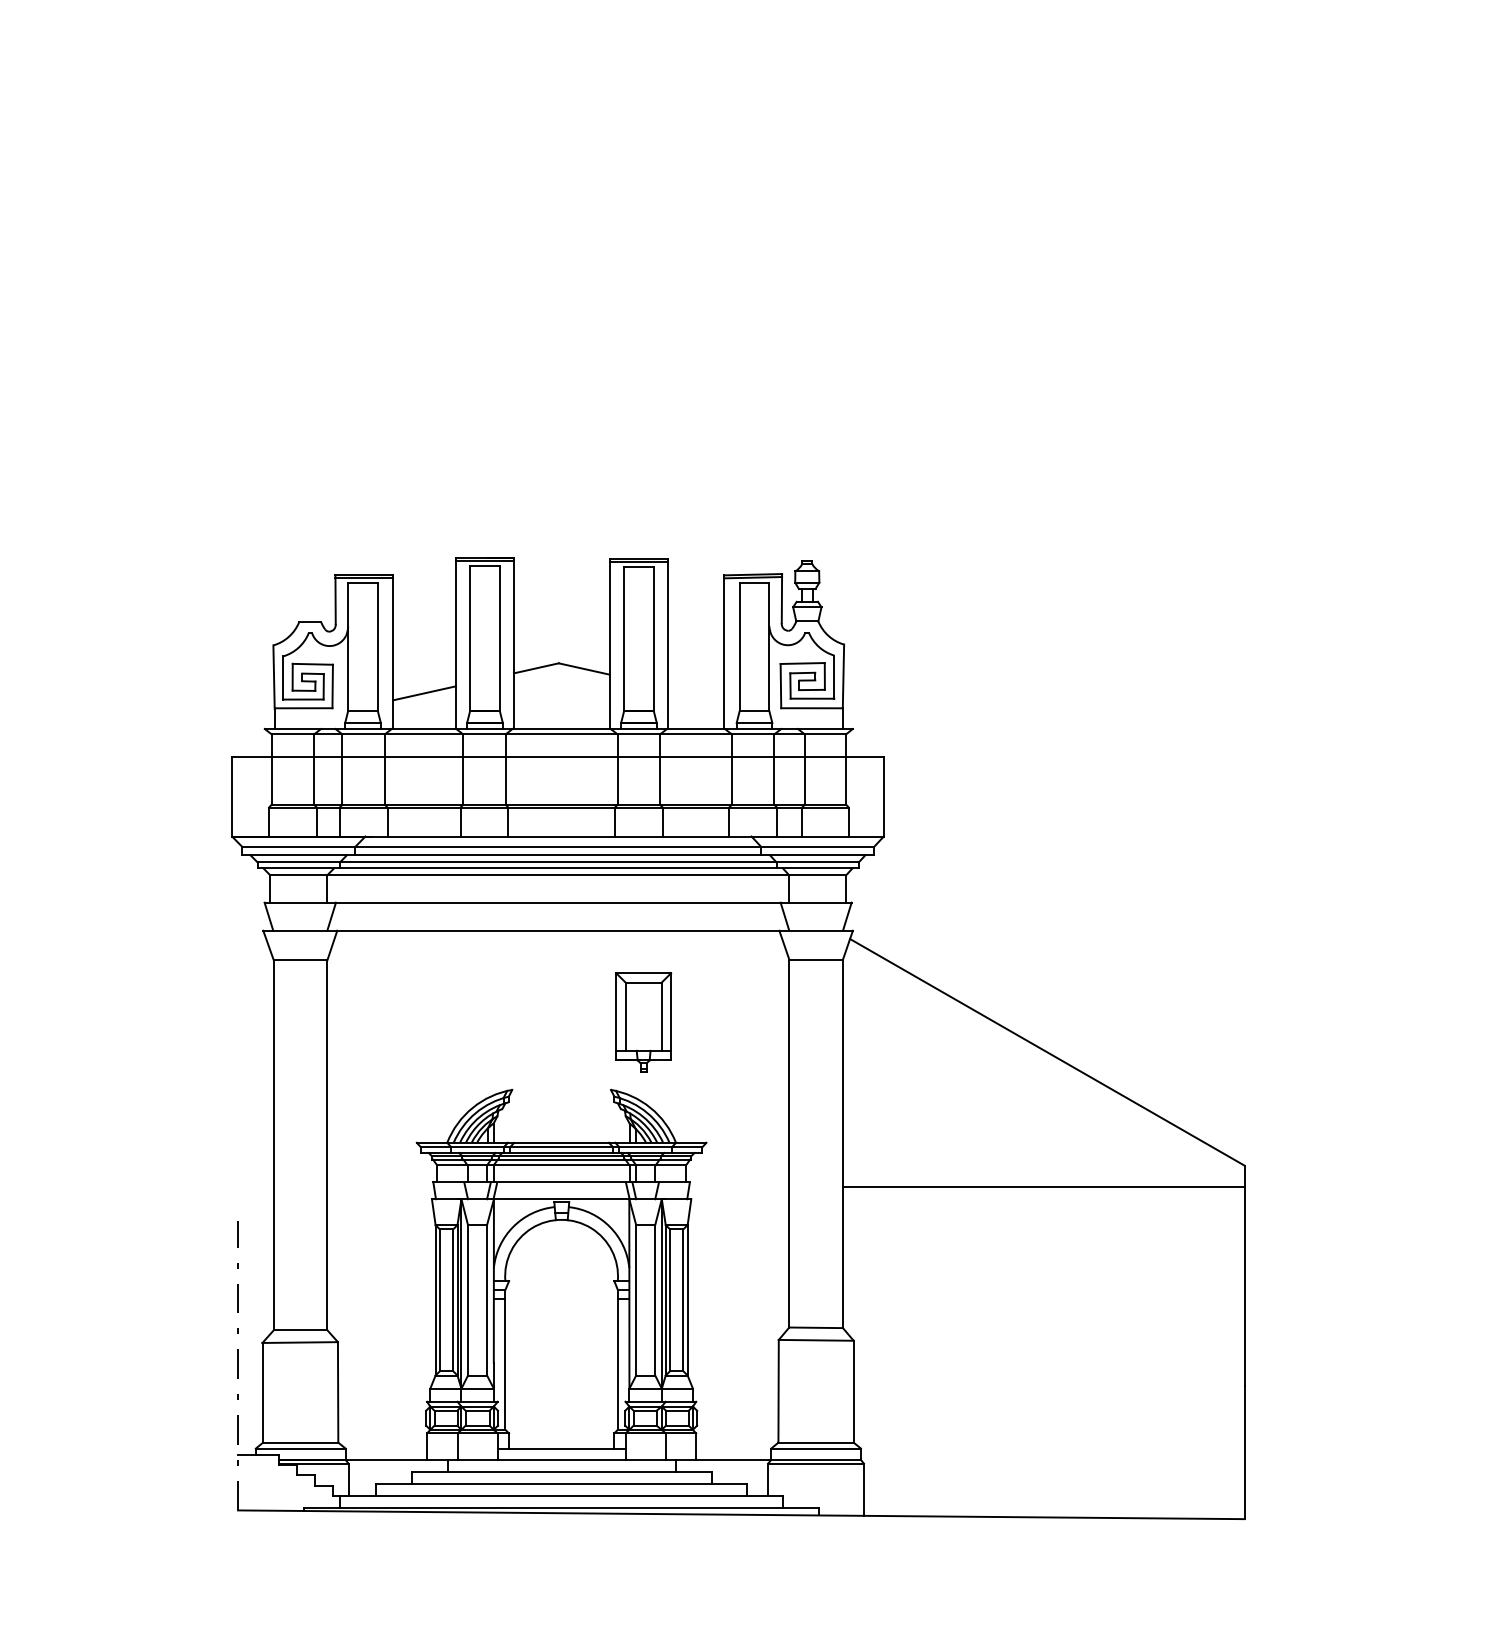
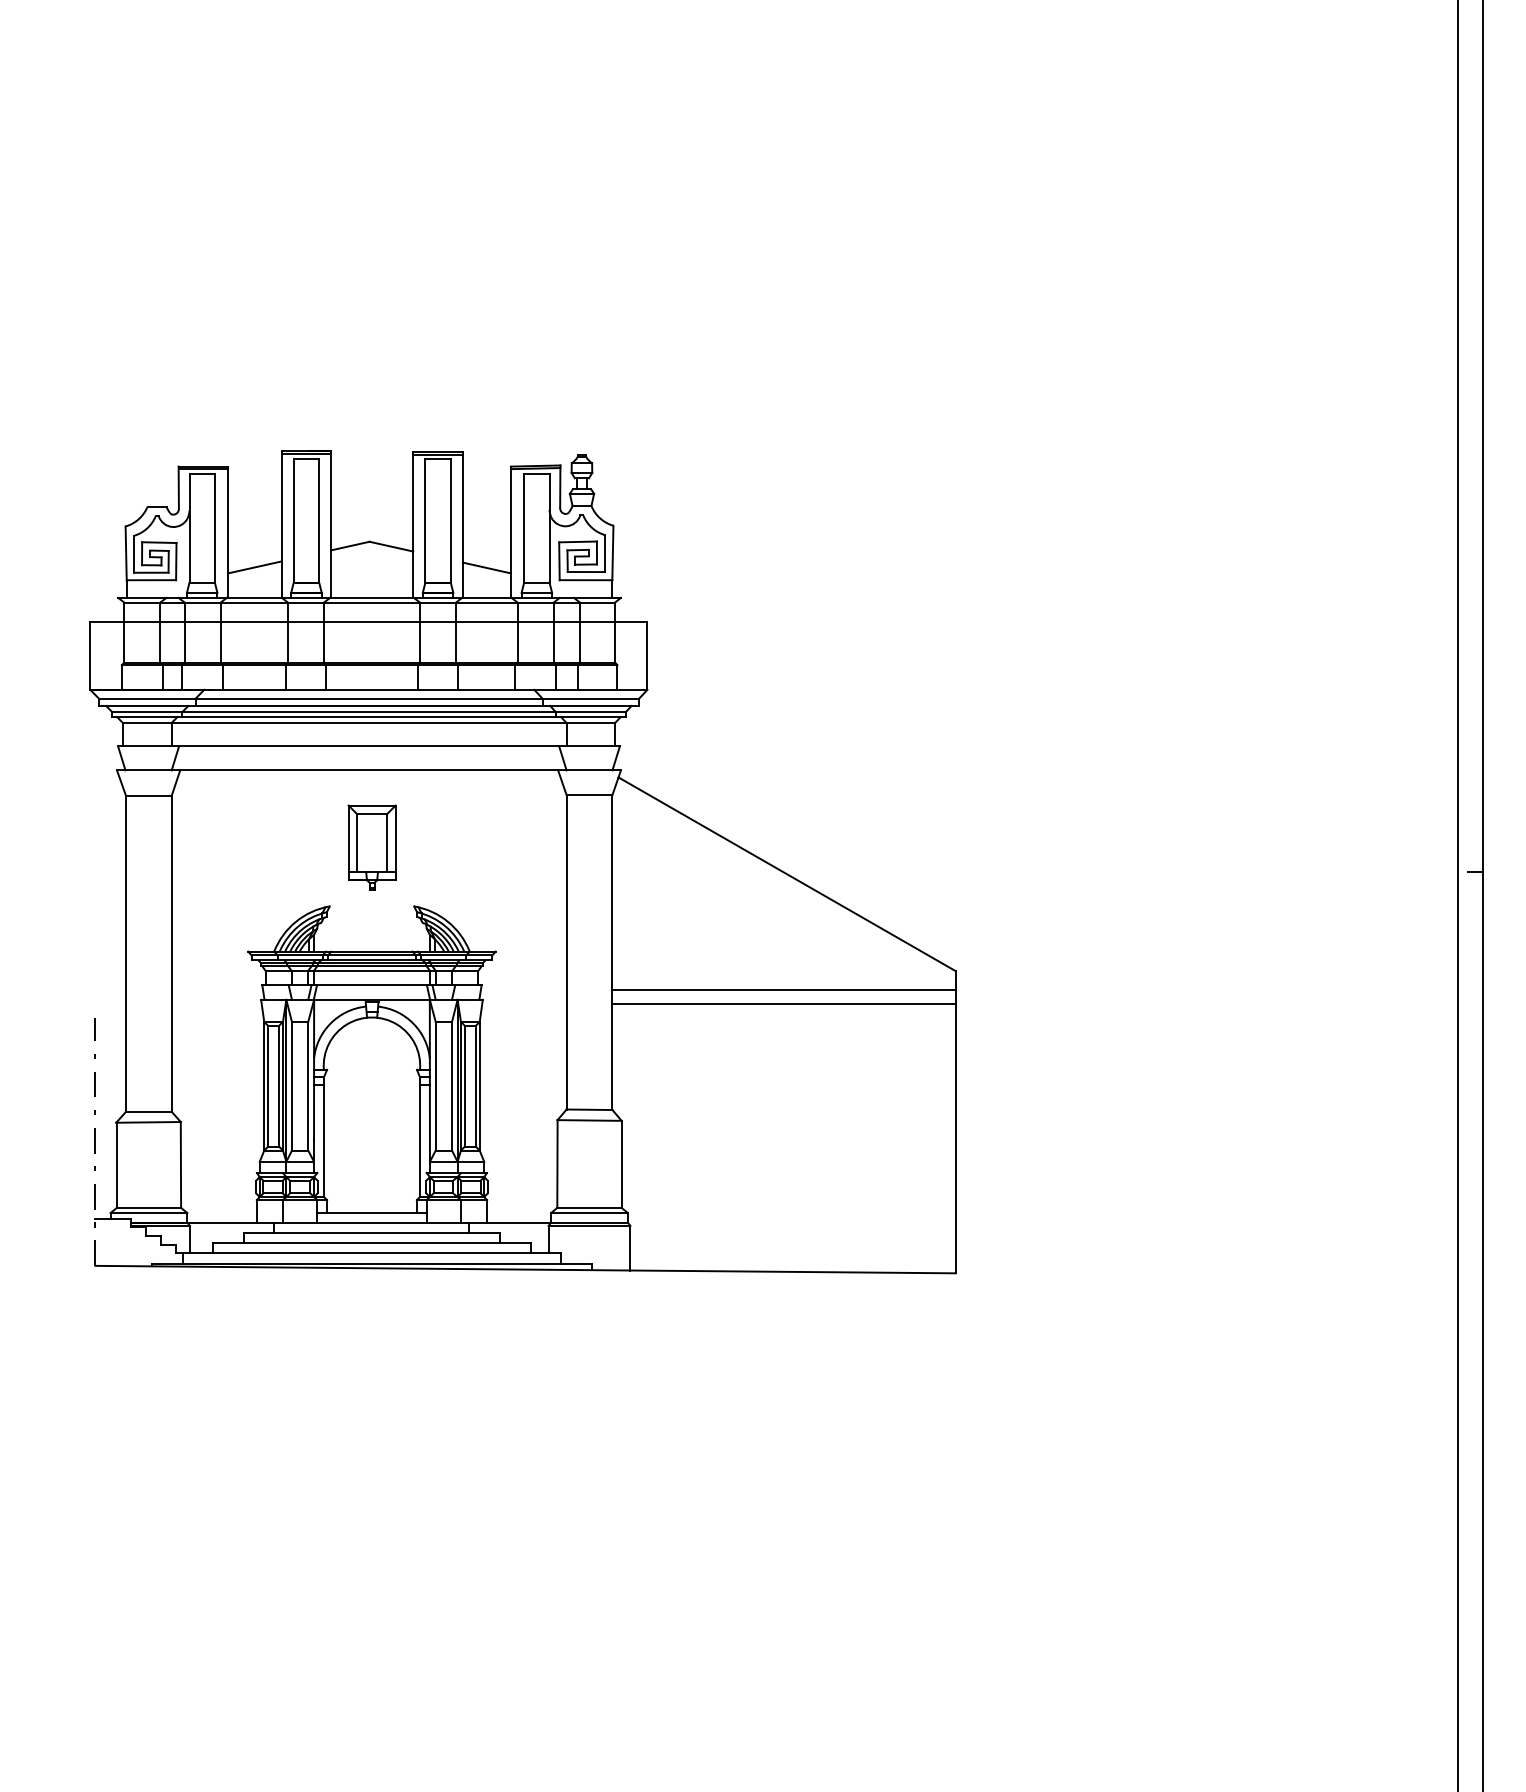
line: (695, 693) -> (486, 567), added
part: (642, 1022) -> (371, 847), moved
line: (1043, 1203) -> (783, 1003), added

